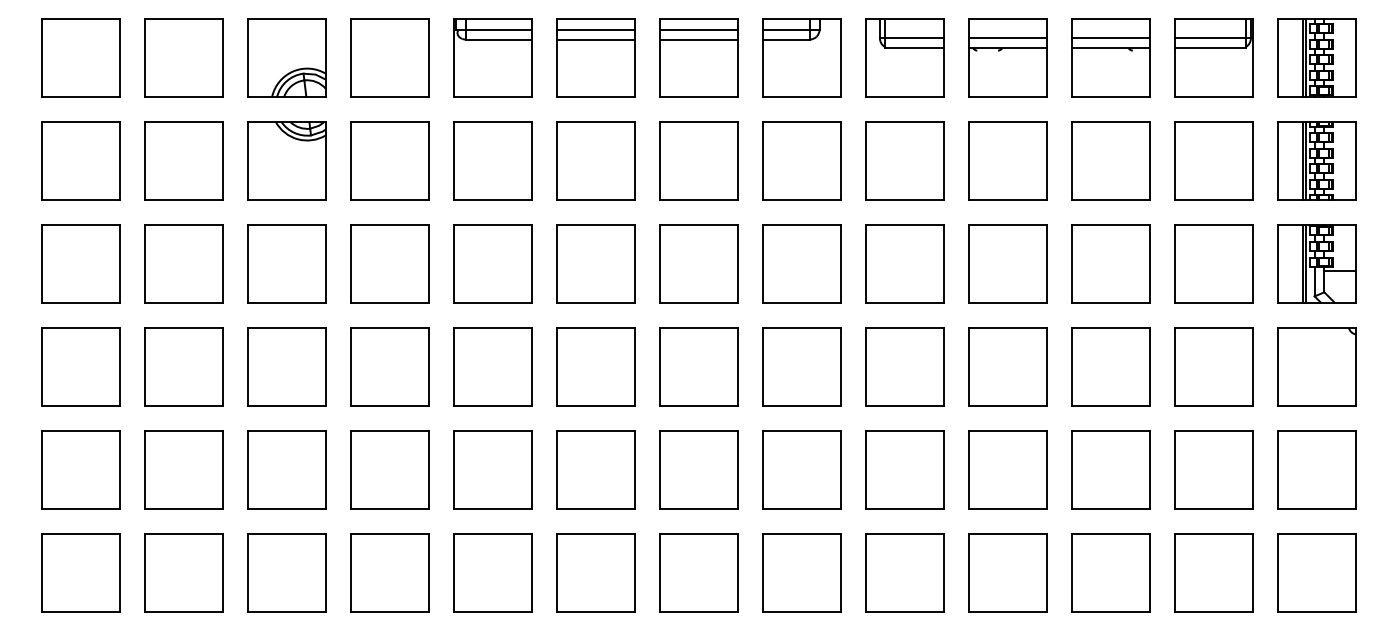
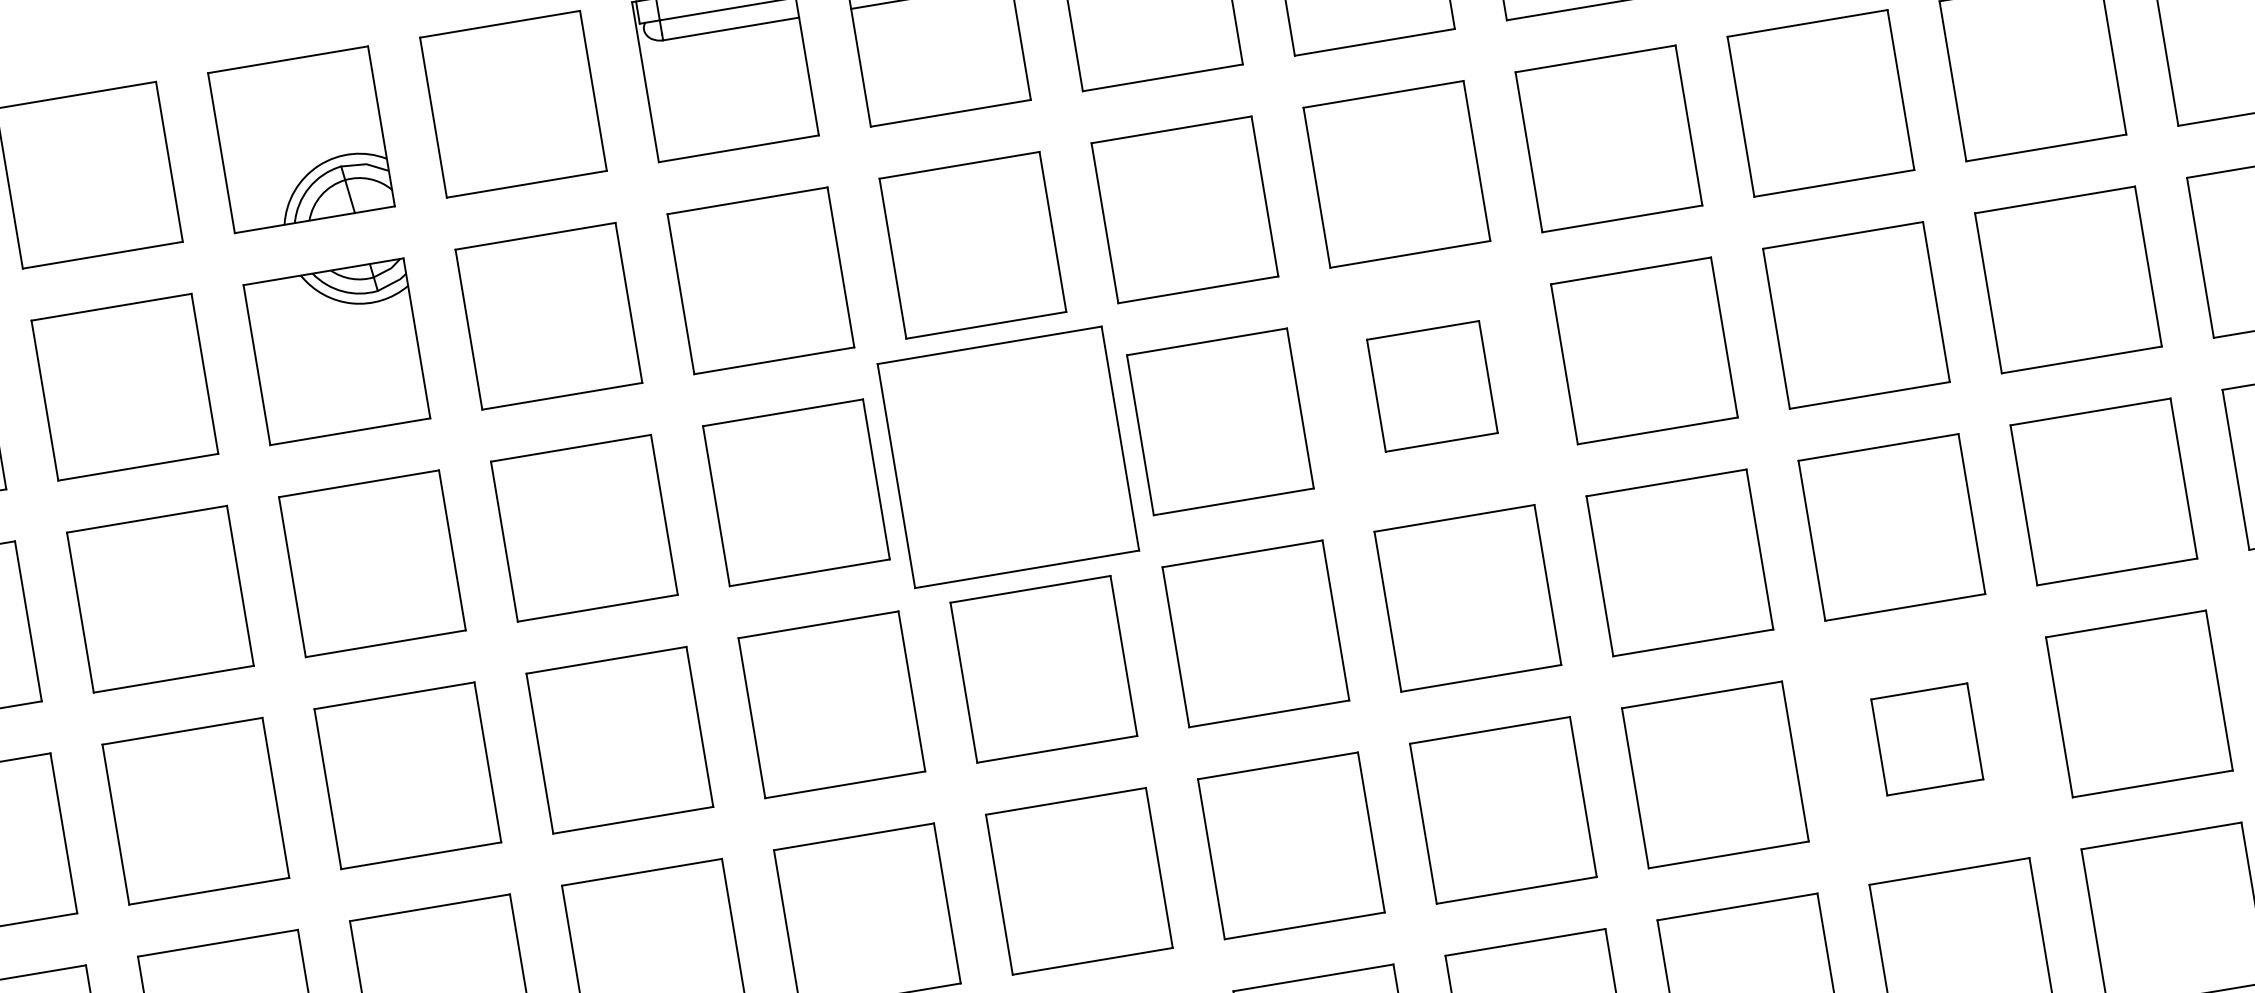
part: (595, 263) -> (1007, 456), size x1.4
part: (801, 263) -> (1431, 385), size x0.7
part: (1007, 469) -> (1926, 738), size x0.6

